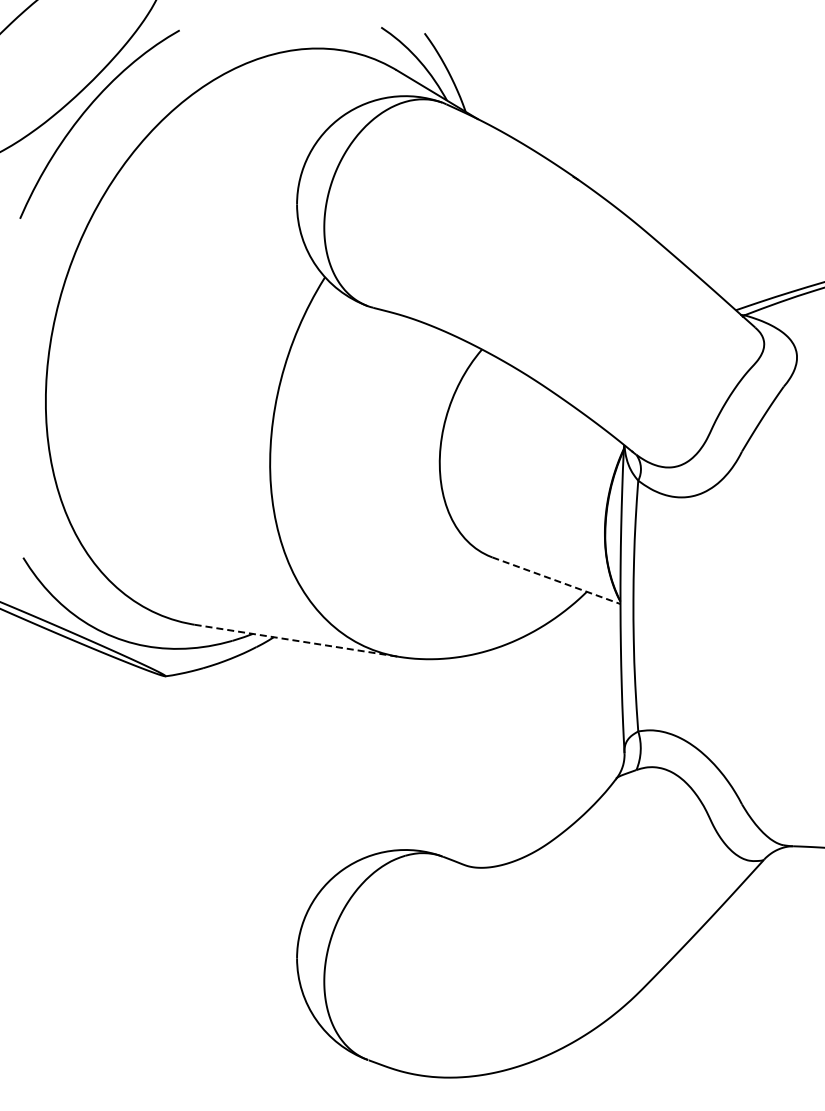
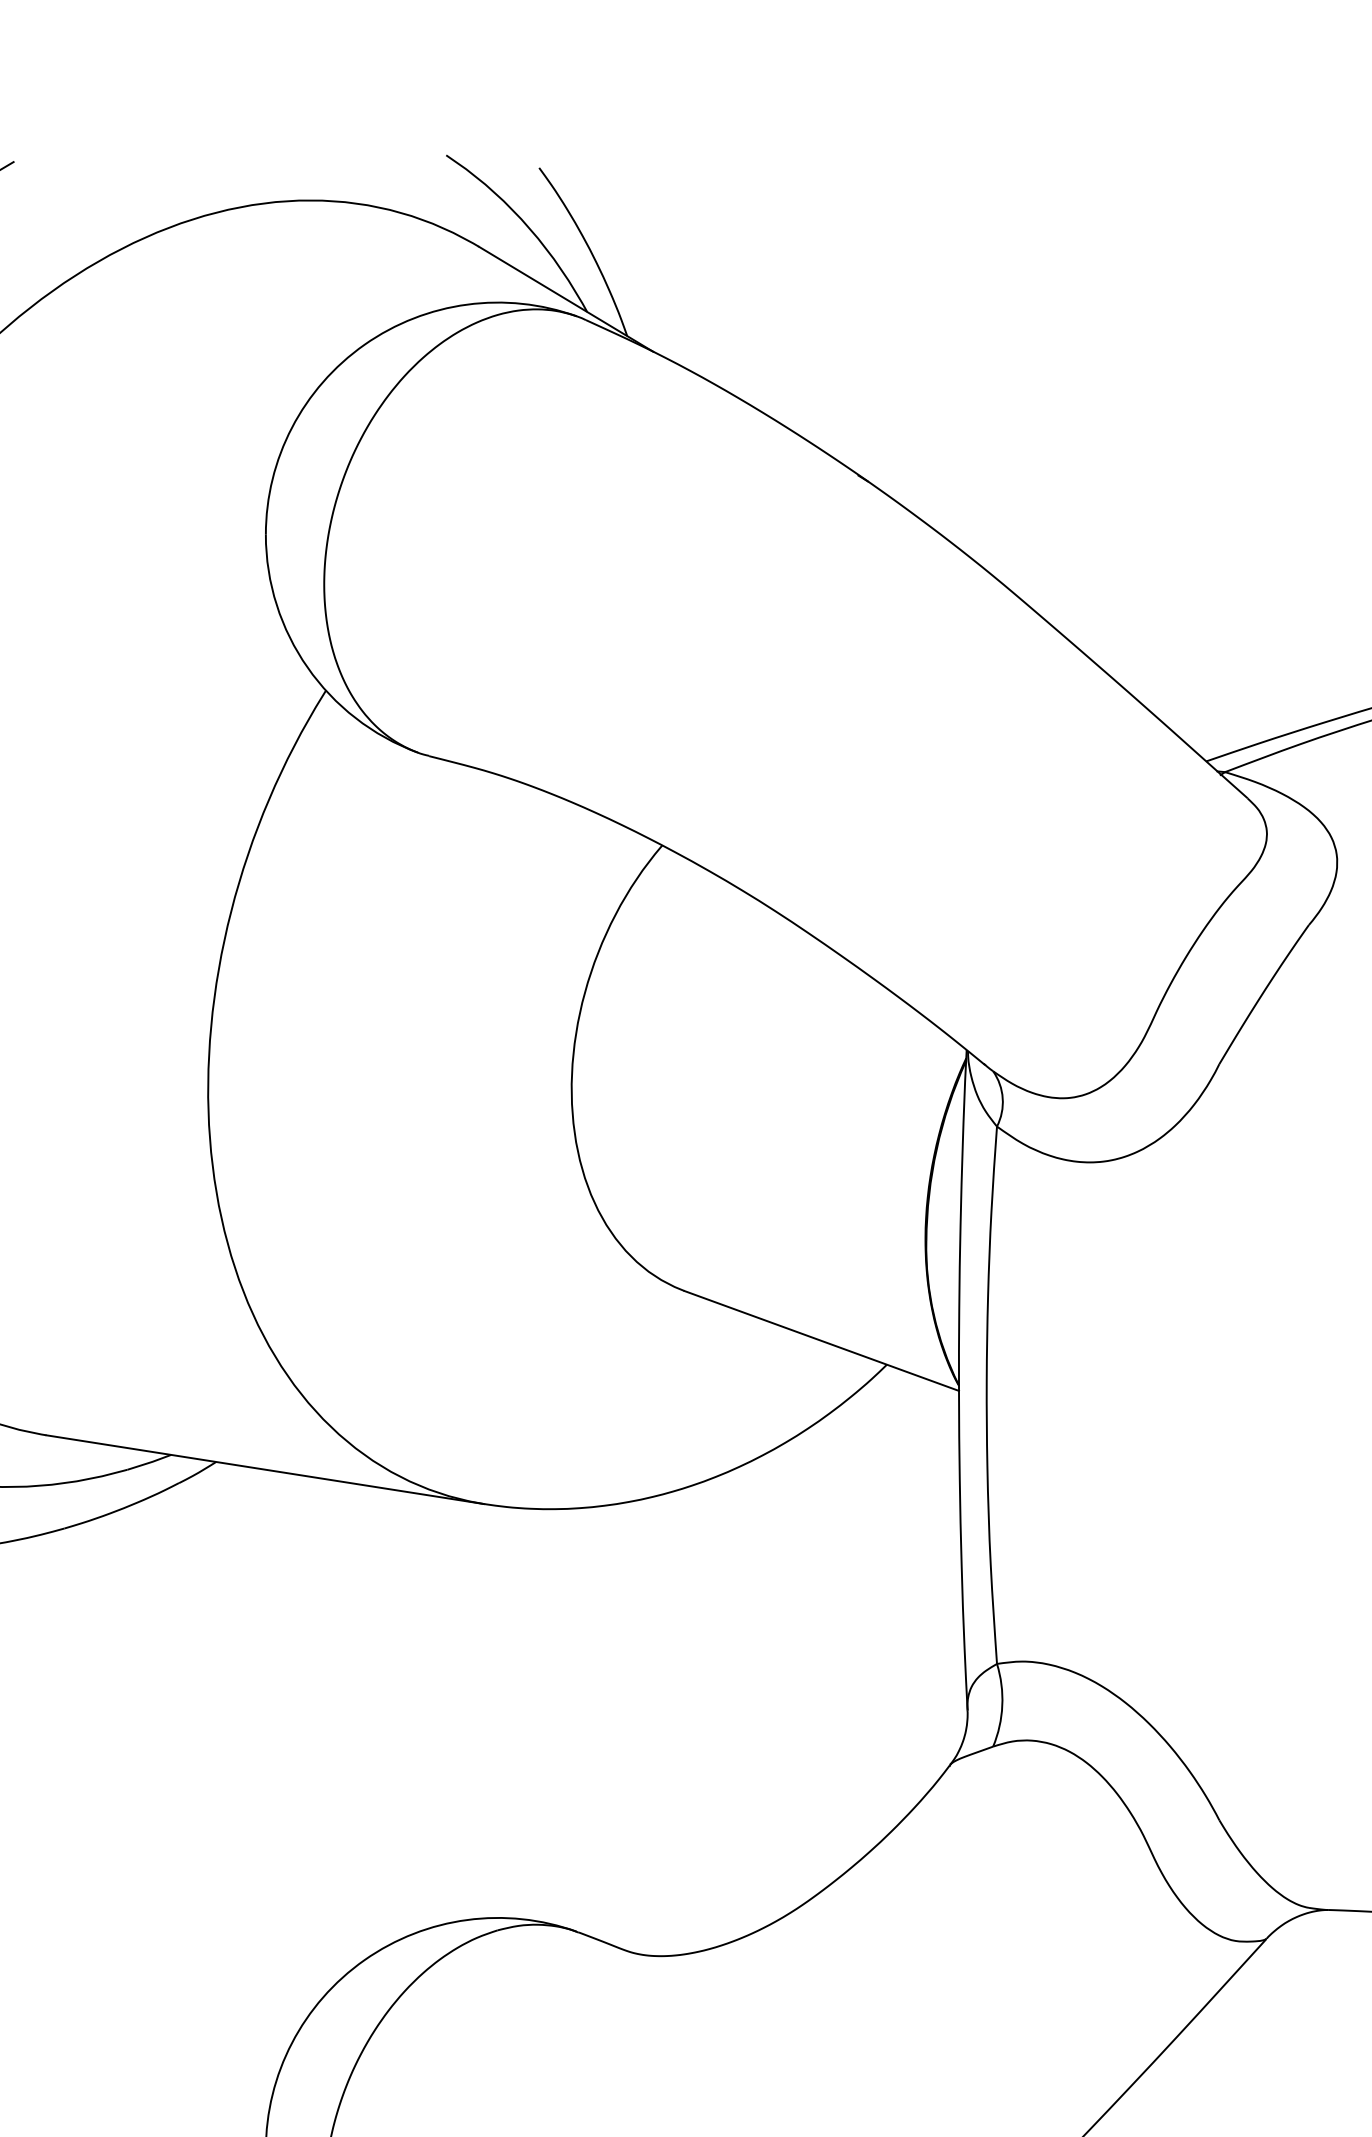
line: (556, 580) -> (821, 1340), dashed -> solid
line: (297, 640) -> (266, 1469), dashed -> solid

